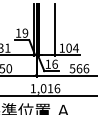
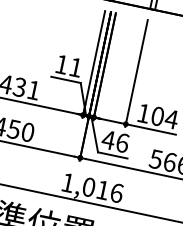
text: (25, 32) -> (76, 66), 19 -> 11
text: (48, 63) -> (109, 138), 16 -> 46

